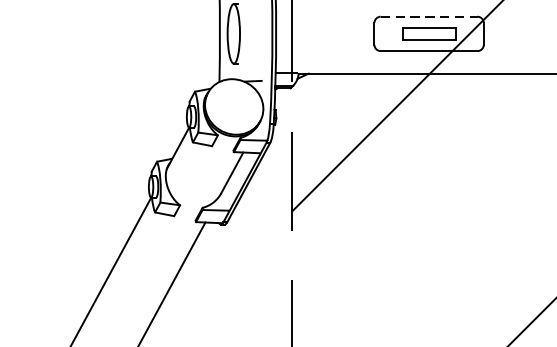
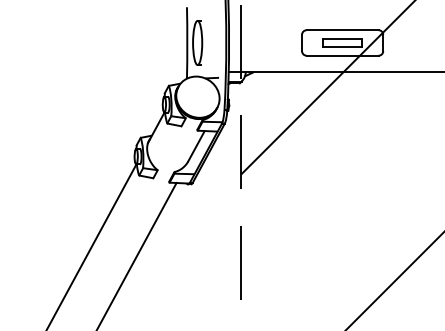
line: (428, 17) -> (342, 30), dashed -> solid

